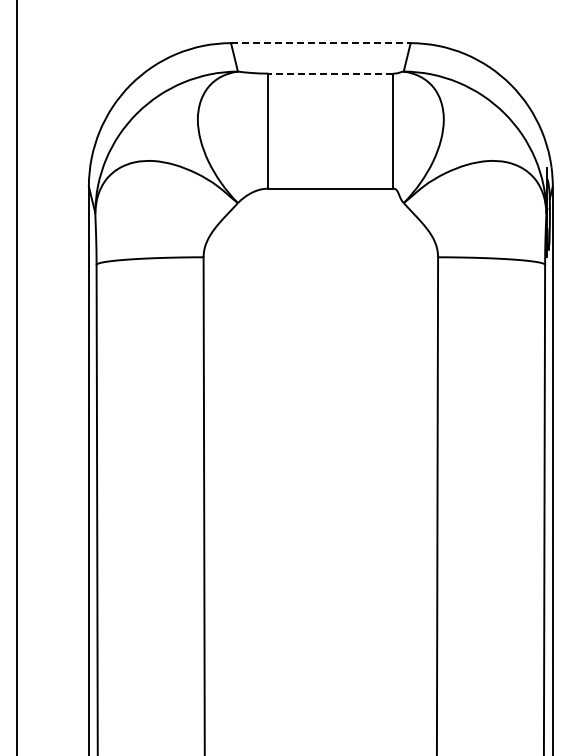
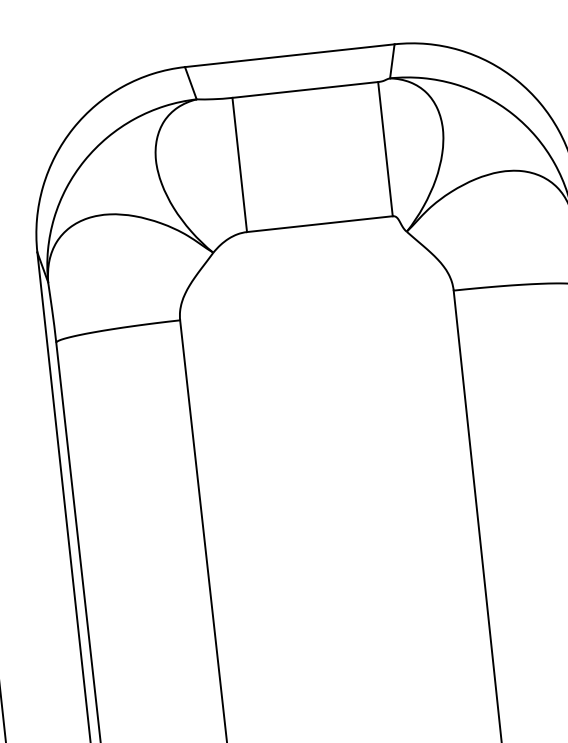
line: (320, 43) -> (289, 56), dashed -> solid
line: (330, 73) -> (304, 89), dashed -> solid

